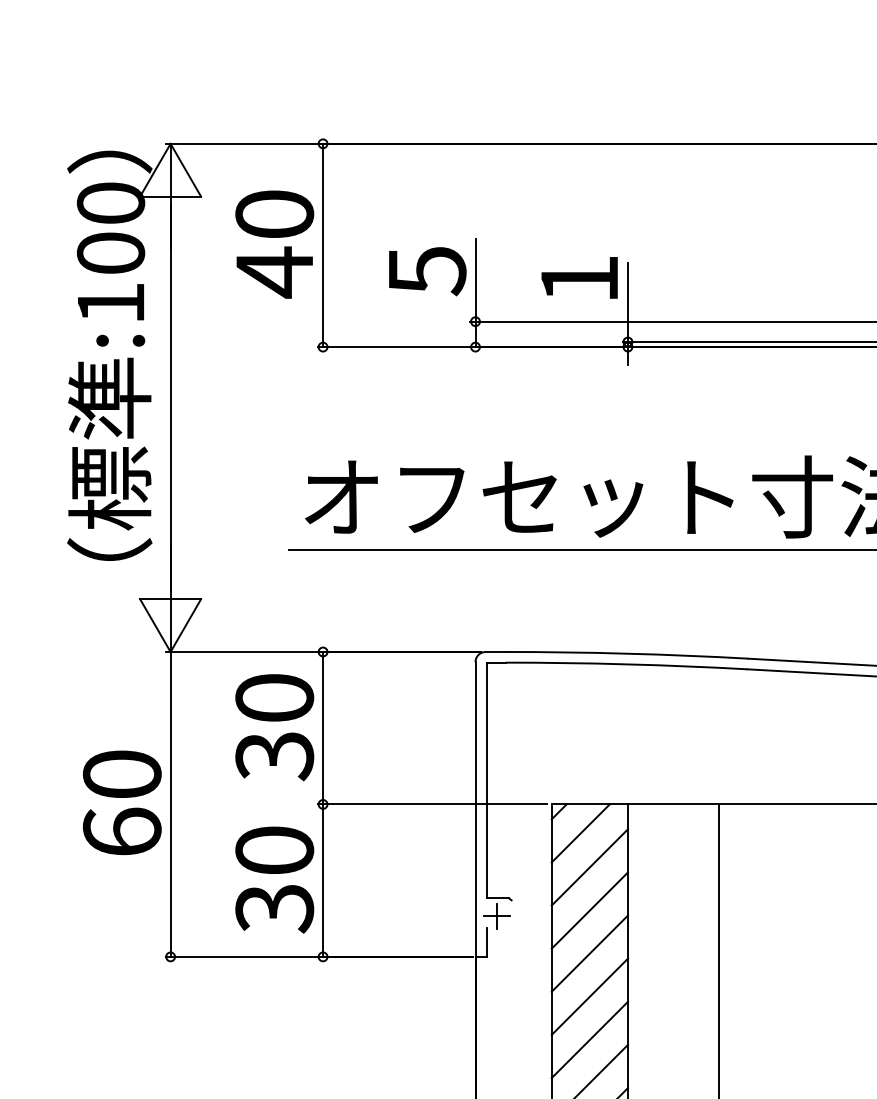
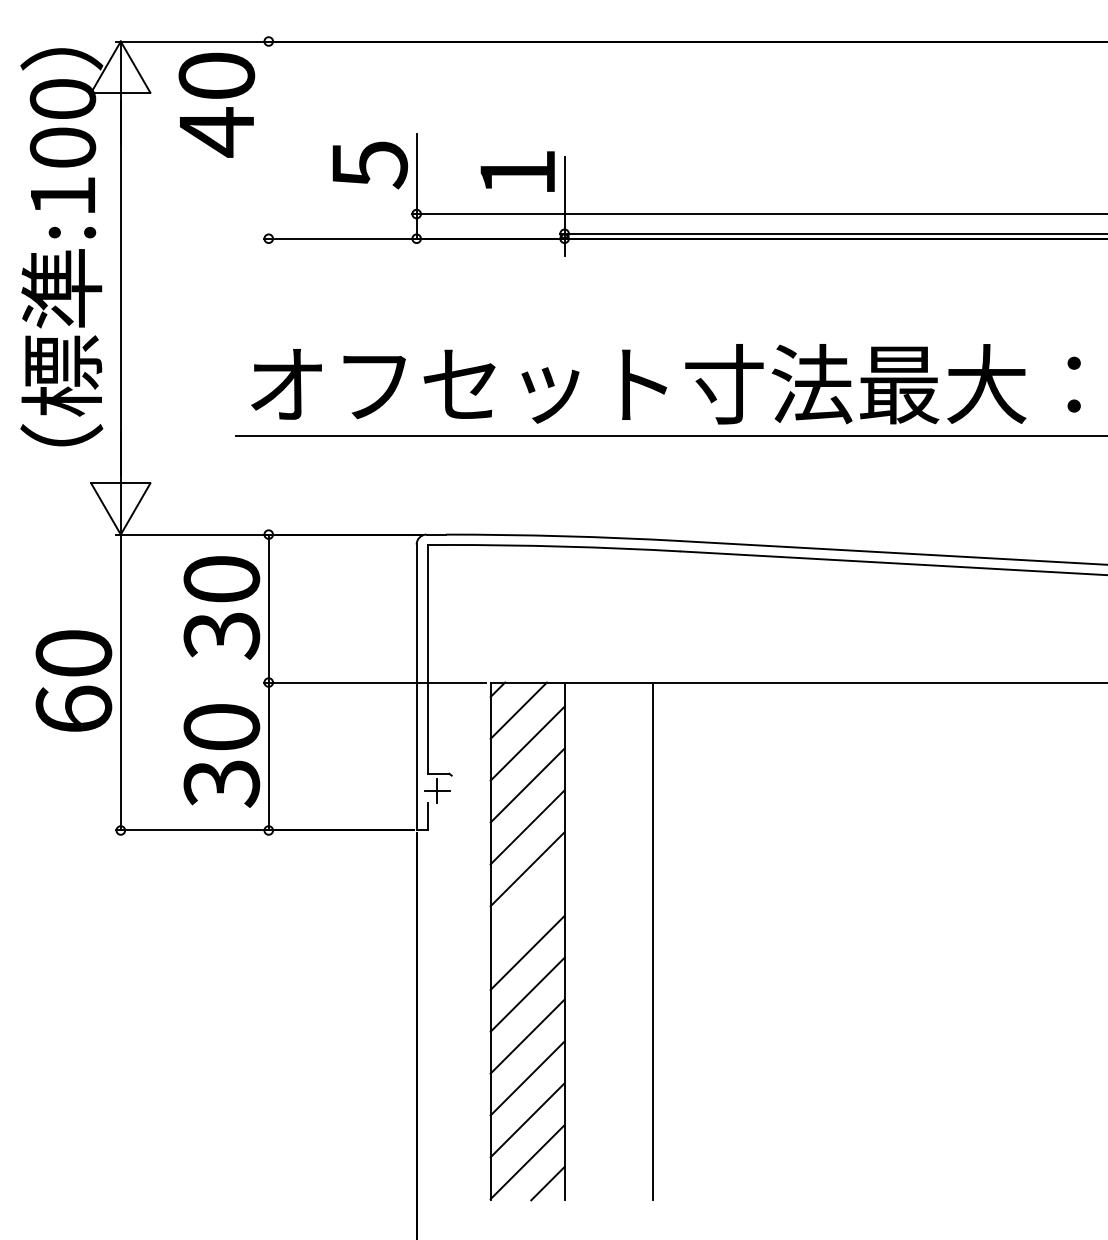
text: (274, 243) -> (216, 104), moved
line: (322, 244) -> (268, 139), removed
line: (589, 1040) -> (527, 911), removed

